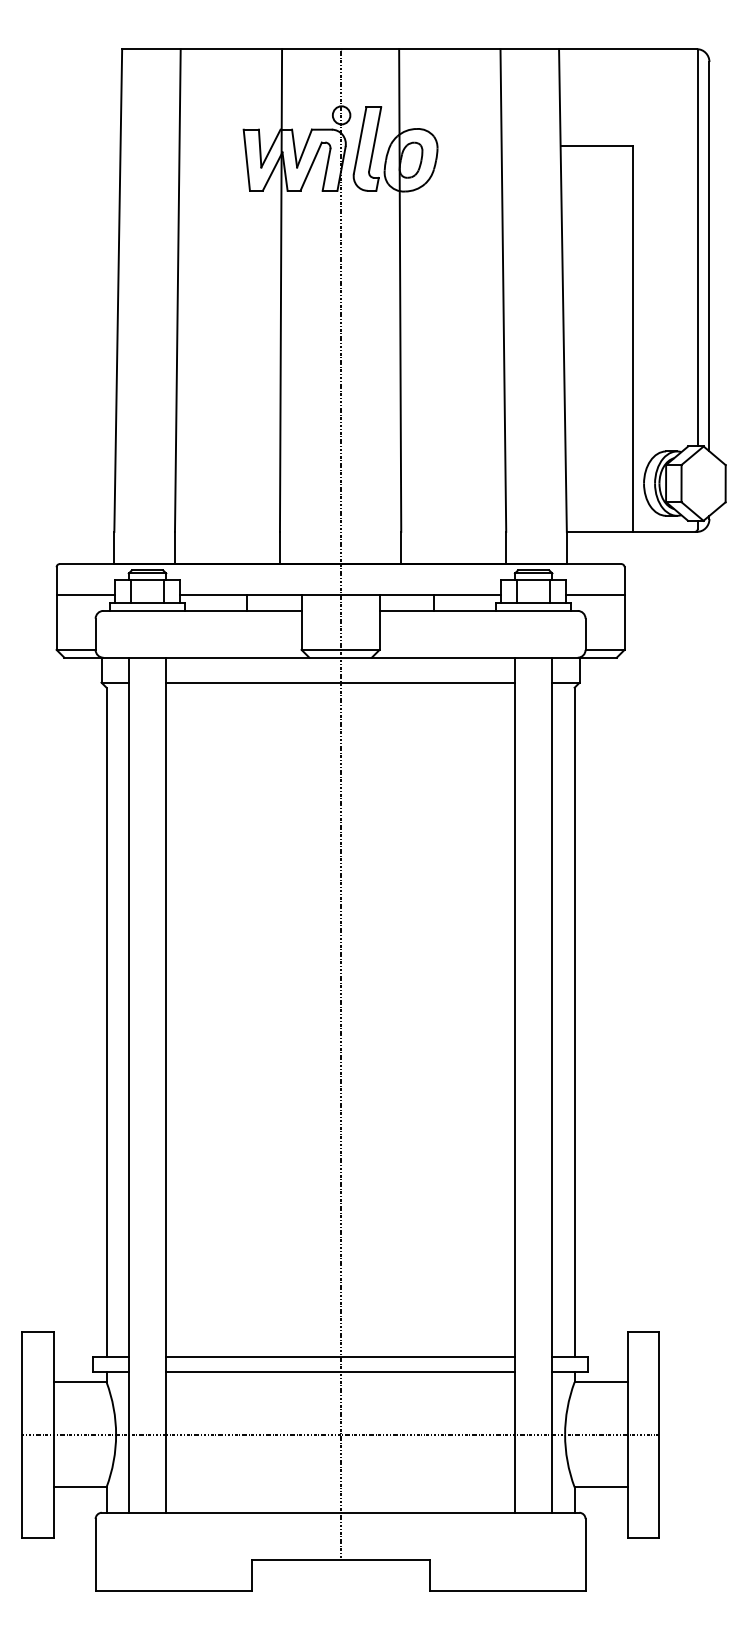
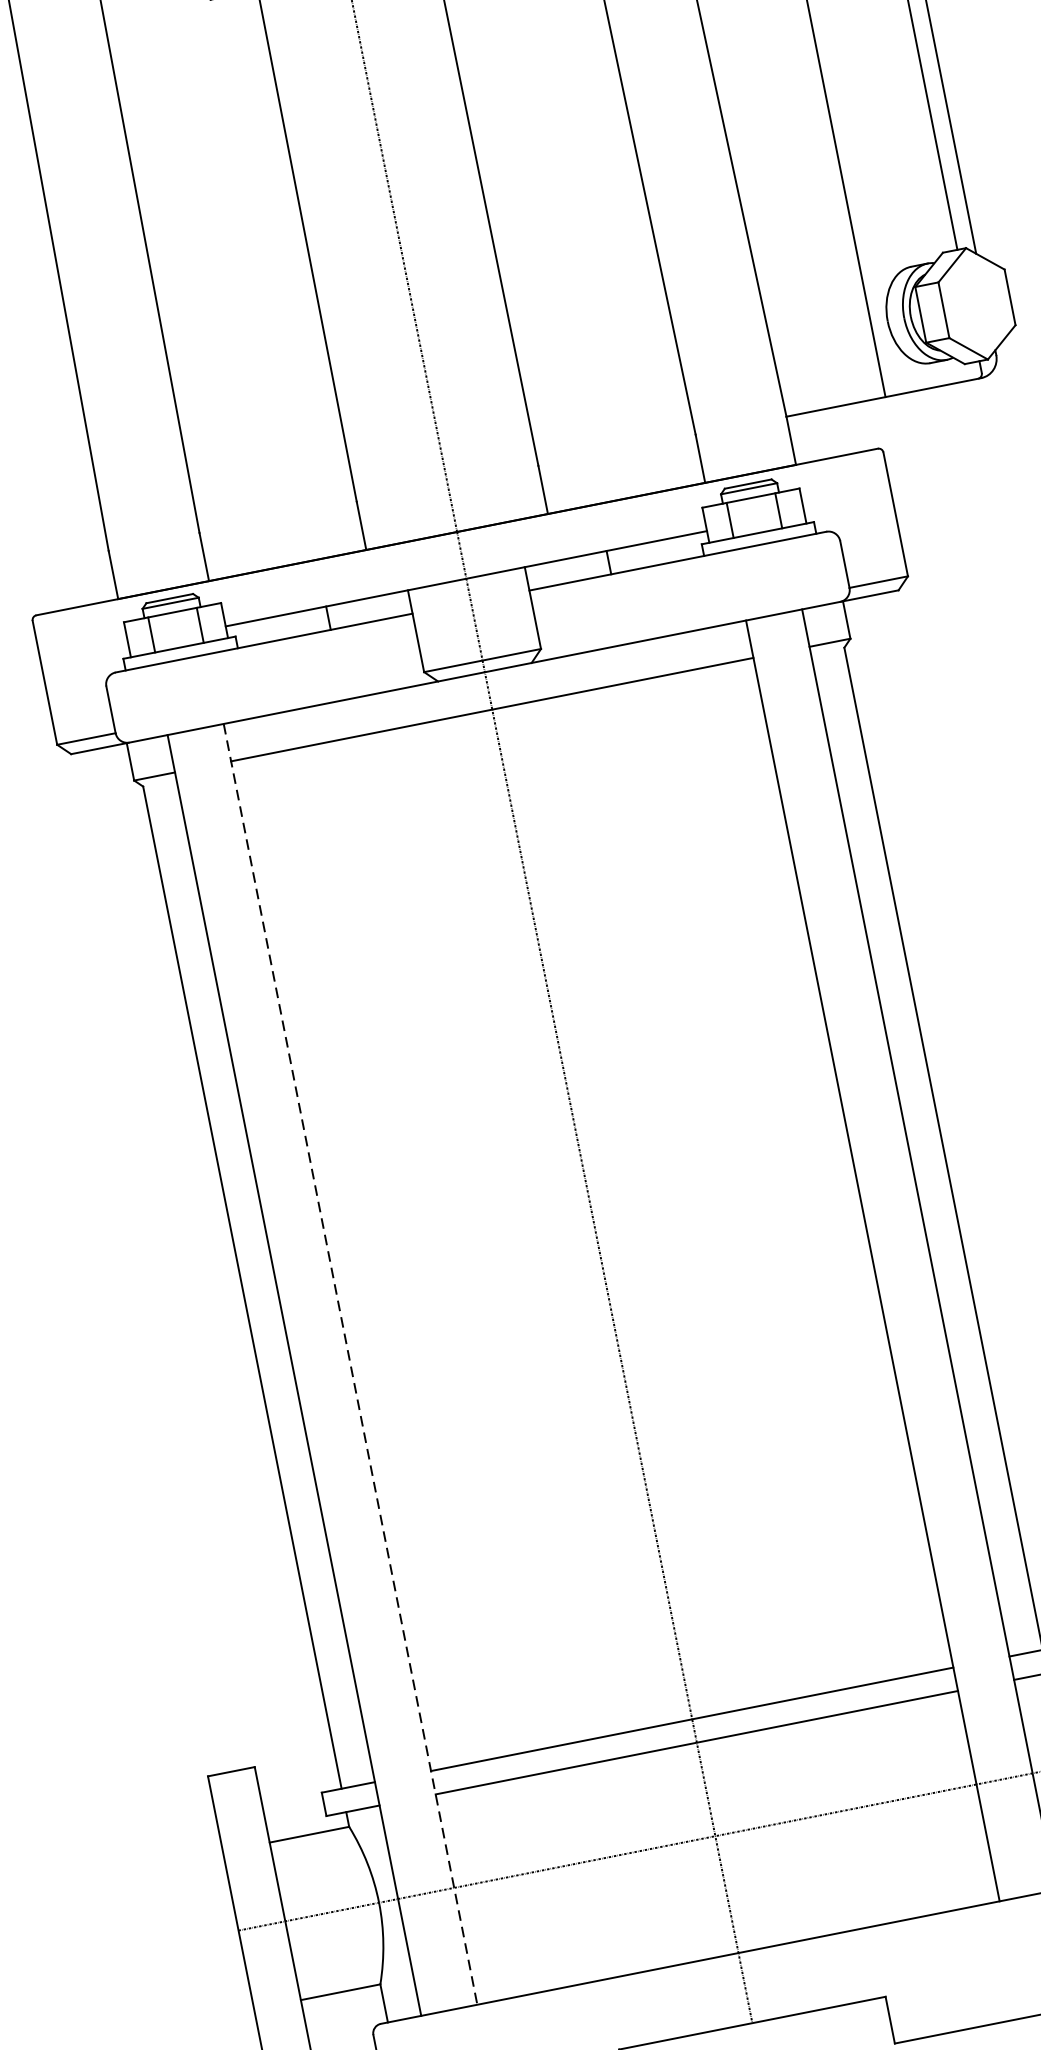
line: (85, 595) -> (84, 654), removed
line: (595, 595) -> (848, 503), removed
line: (166, 1085) -> (350, 1364), solid -> dashed

